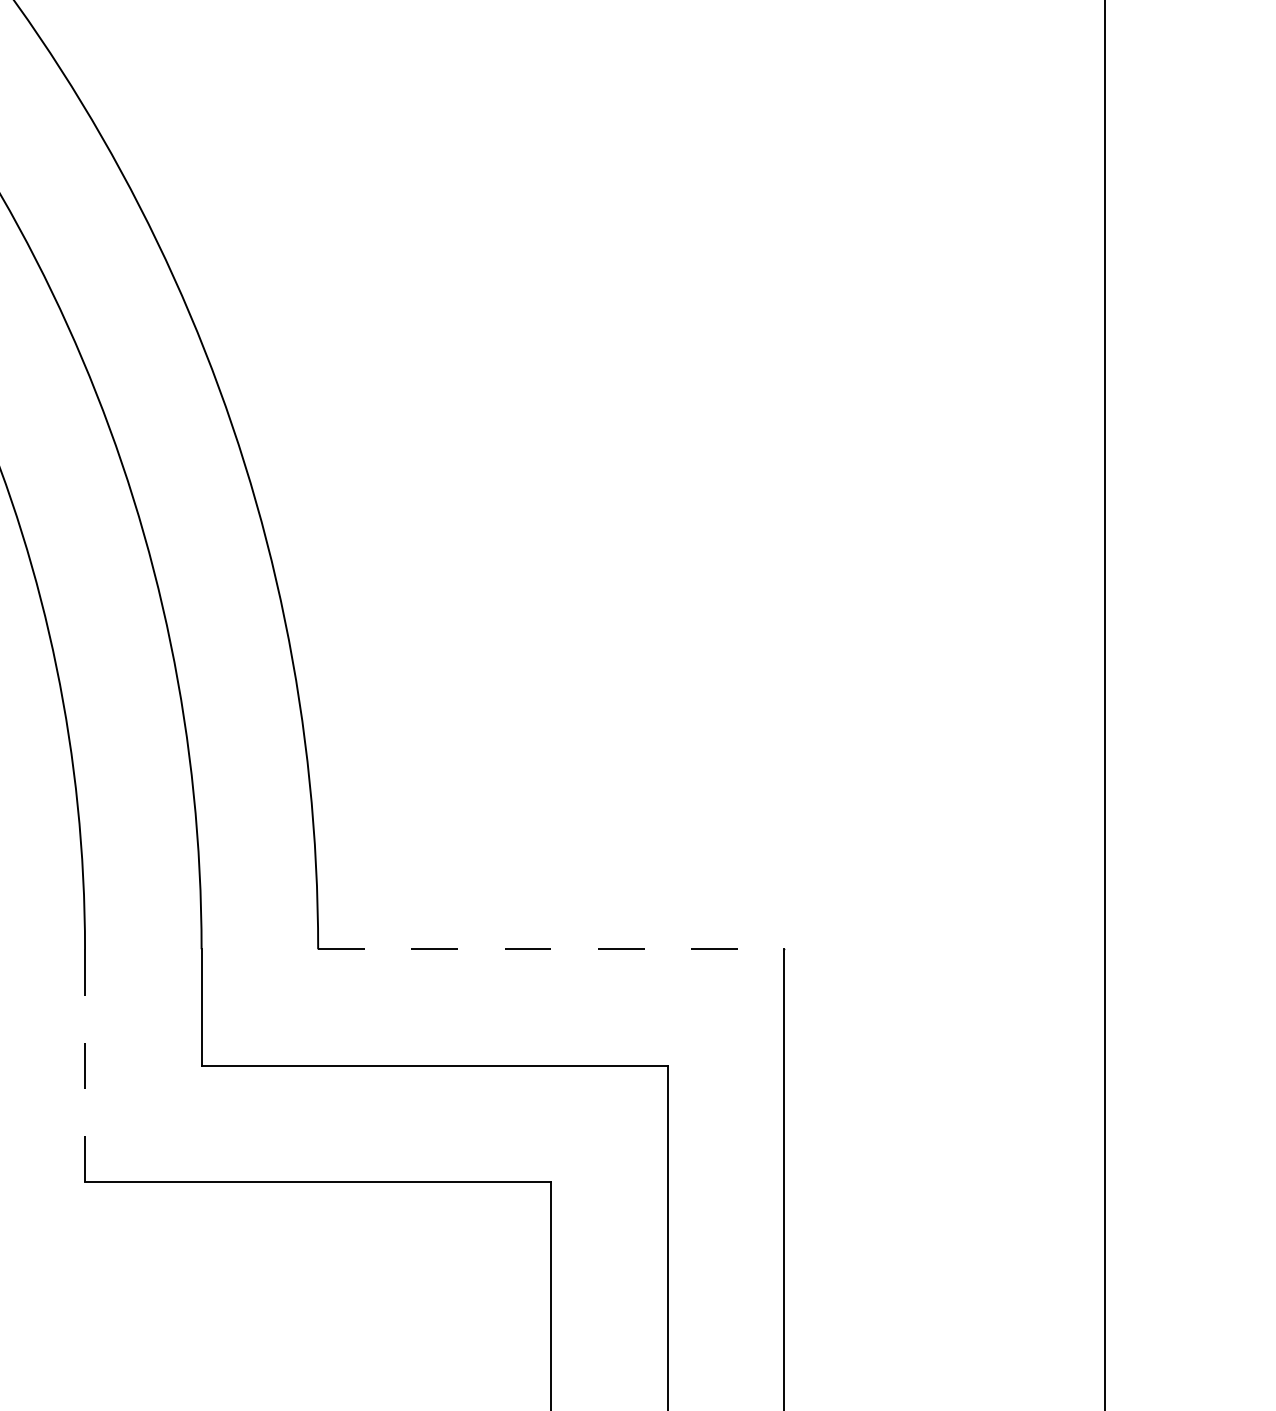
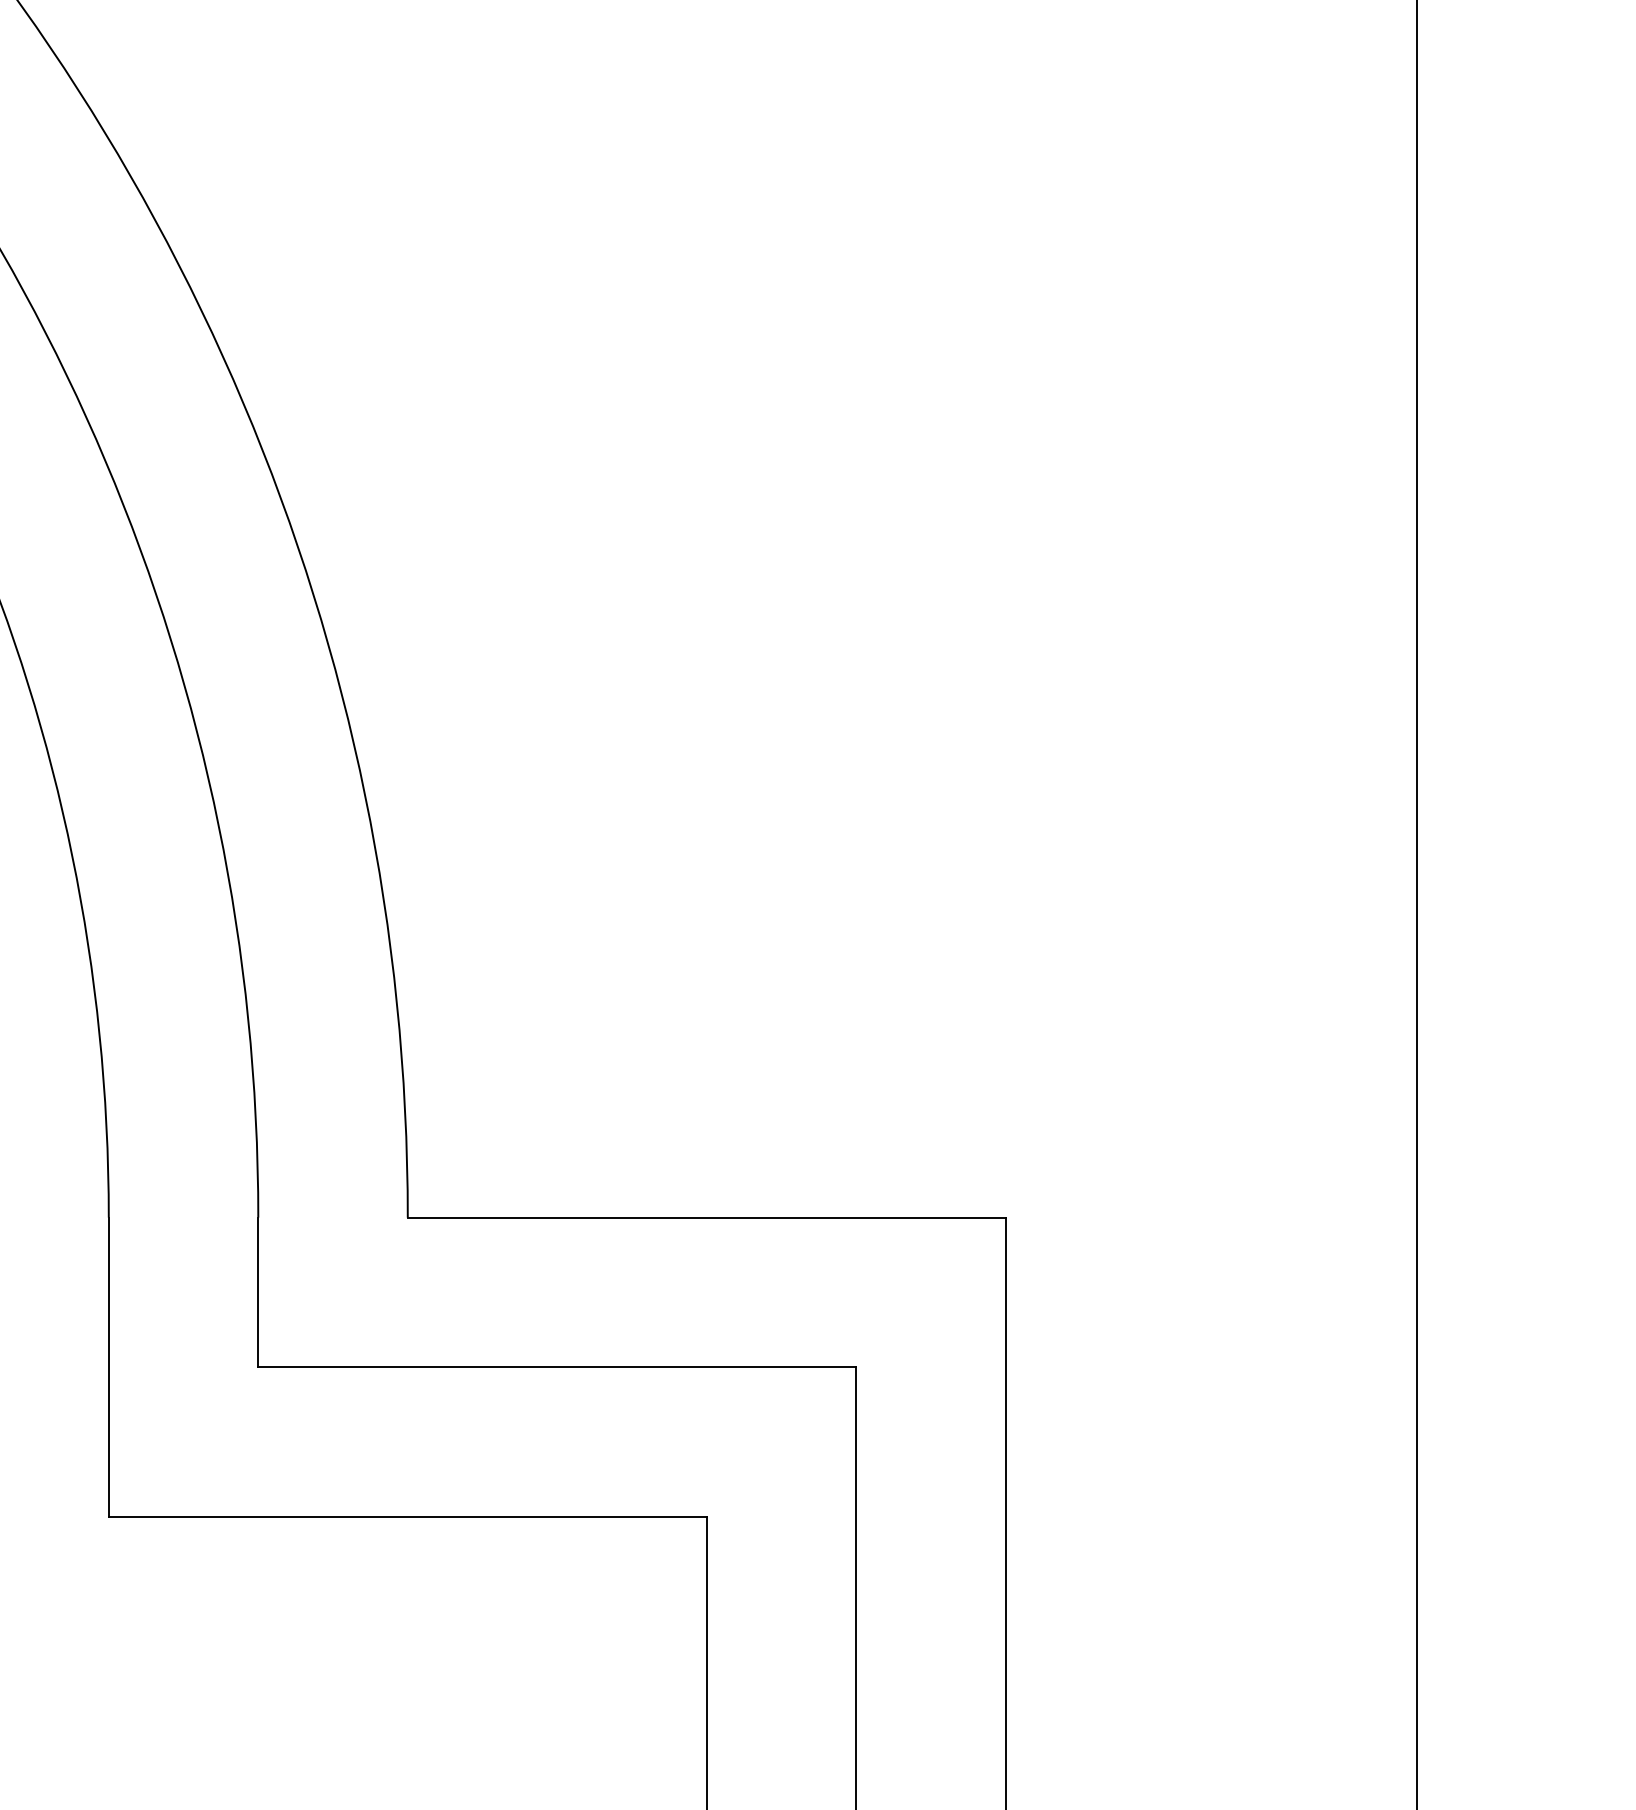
line: (551, 949) -> (706, 1217), dashed -> solid
line: (84, 1066) -> (108, 1367), dashed -> solid

